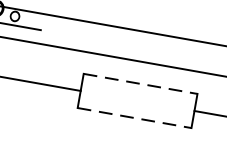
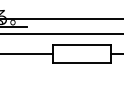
line: (141, 84) -> (82, 45), dashed -> solid
line: (135, 119) -> (82, 63), dashed -> solid

